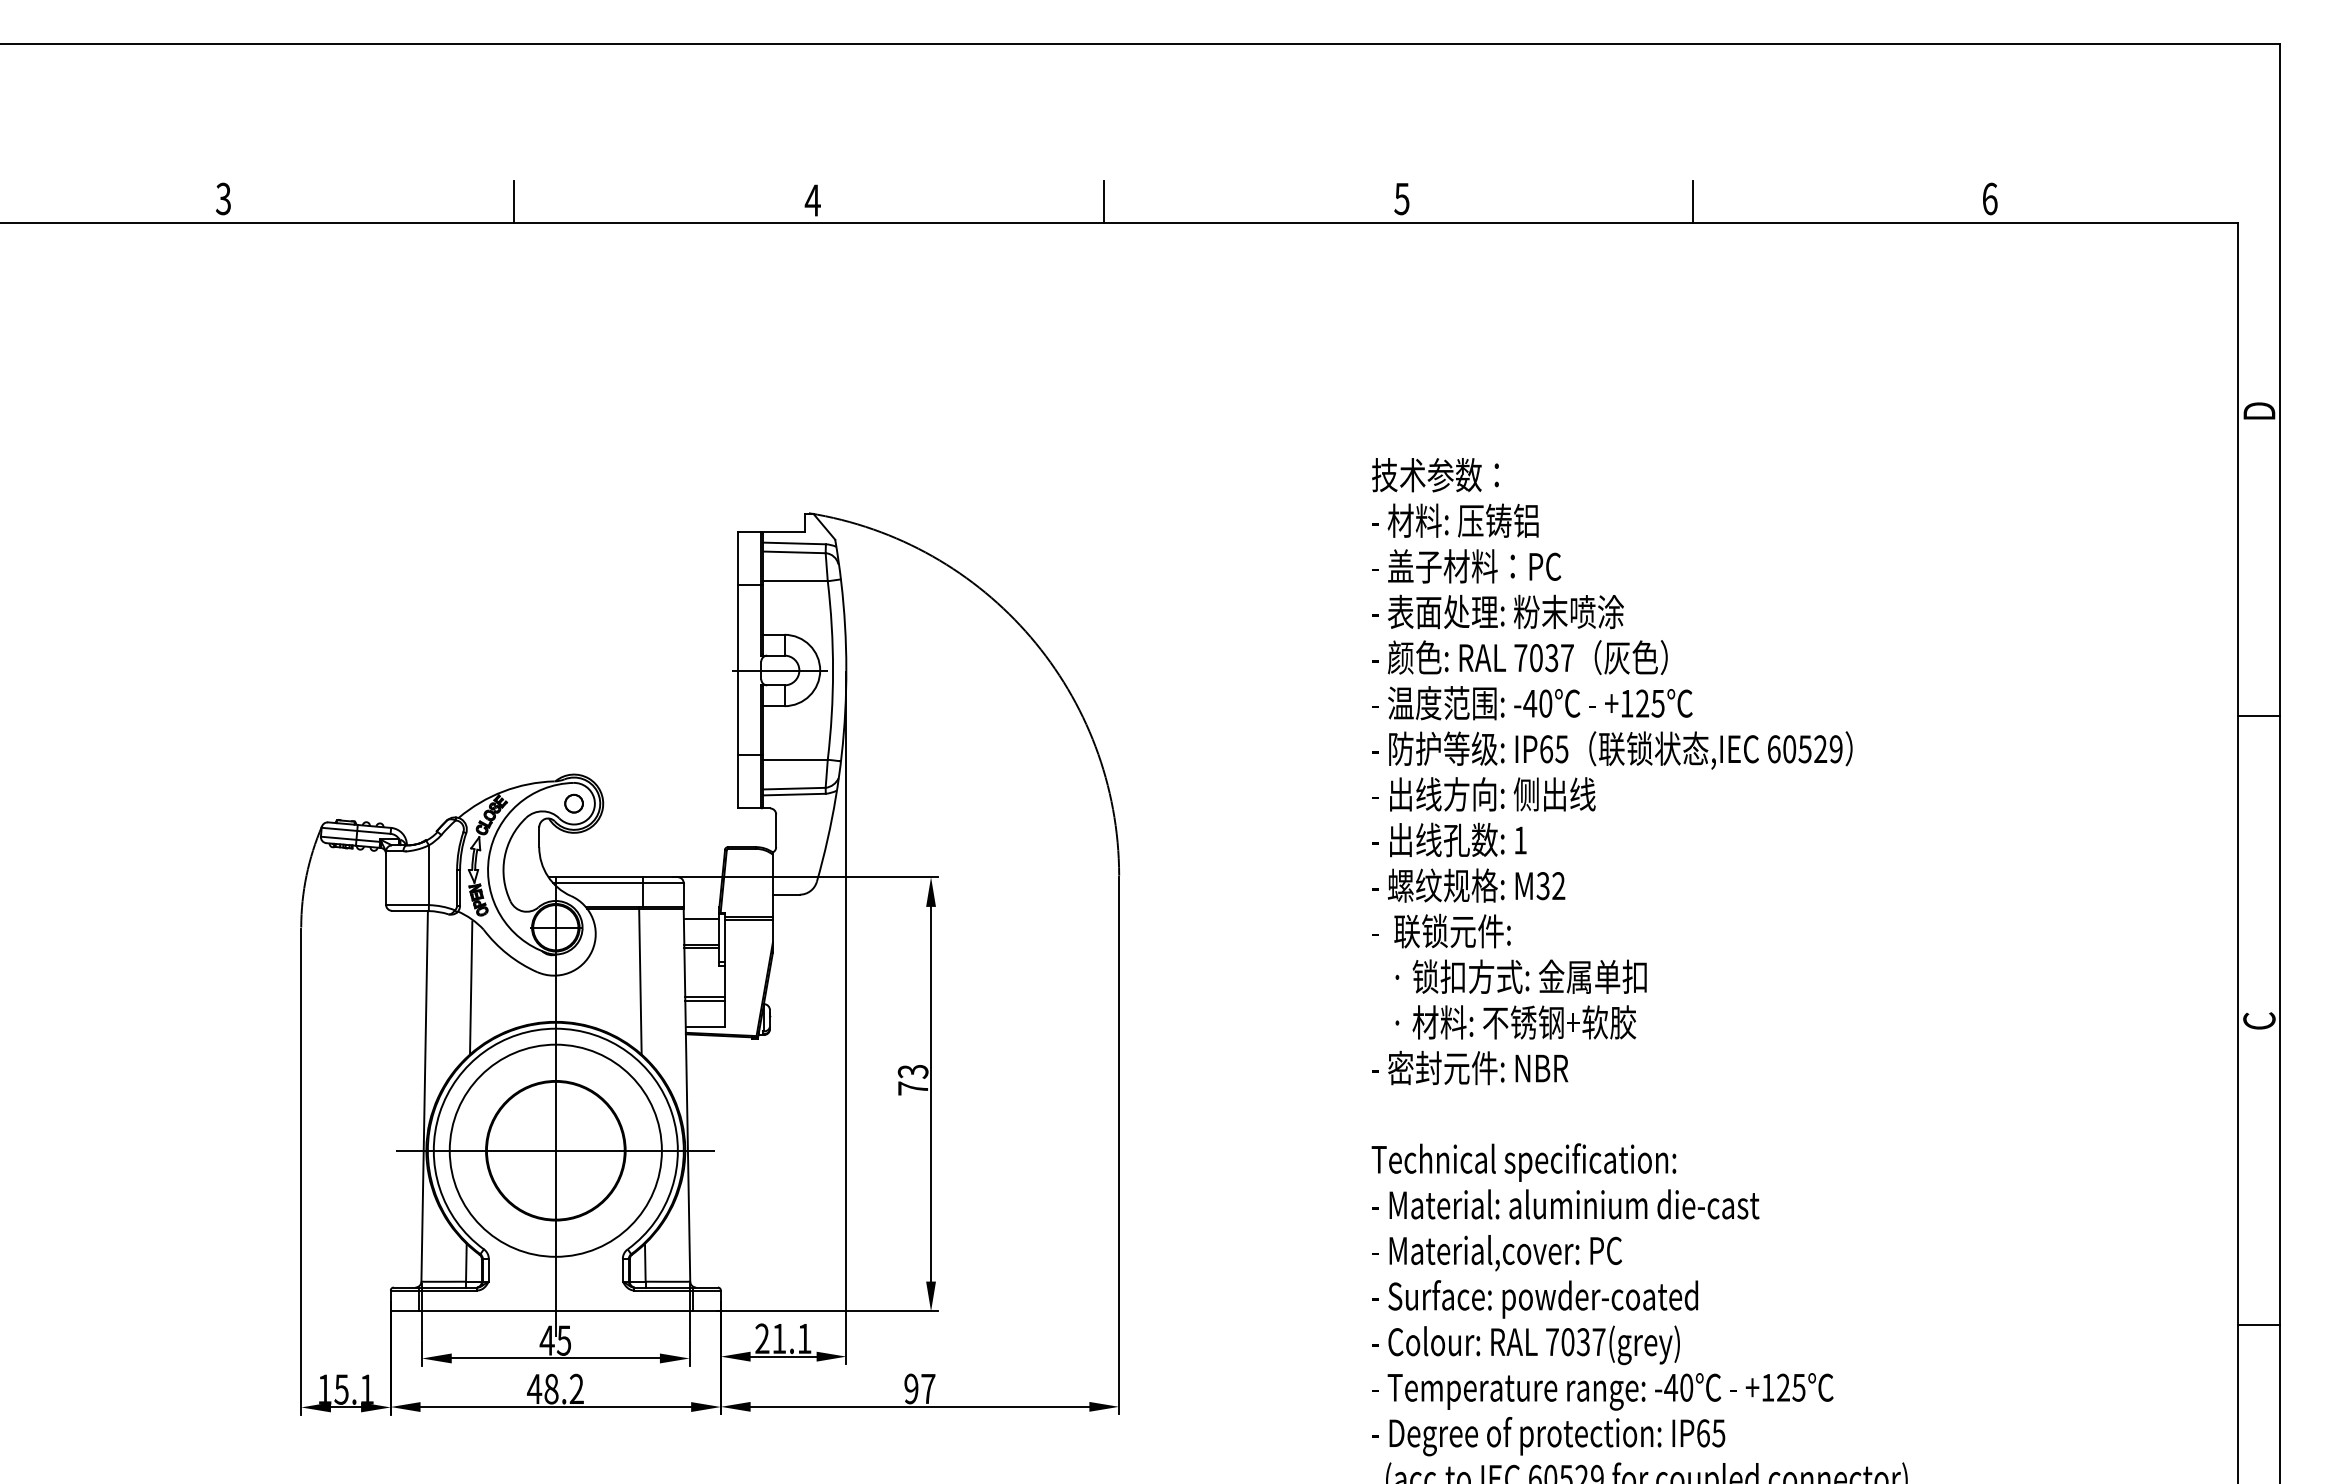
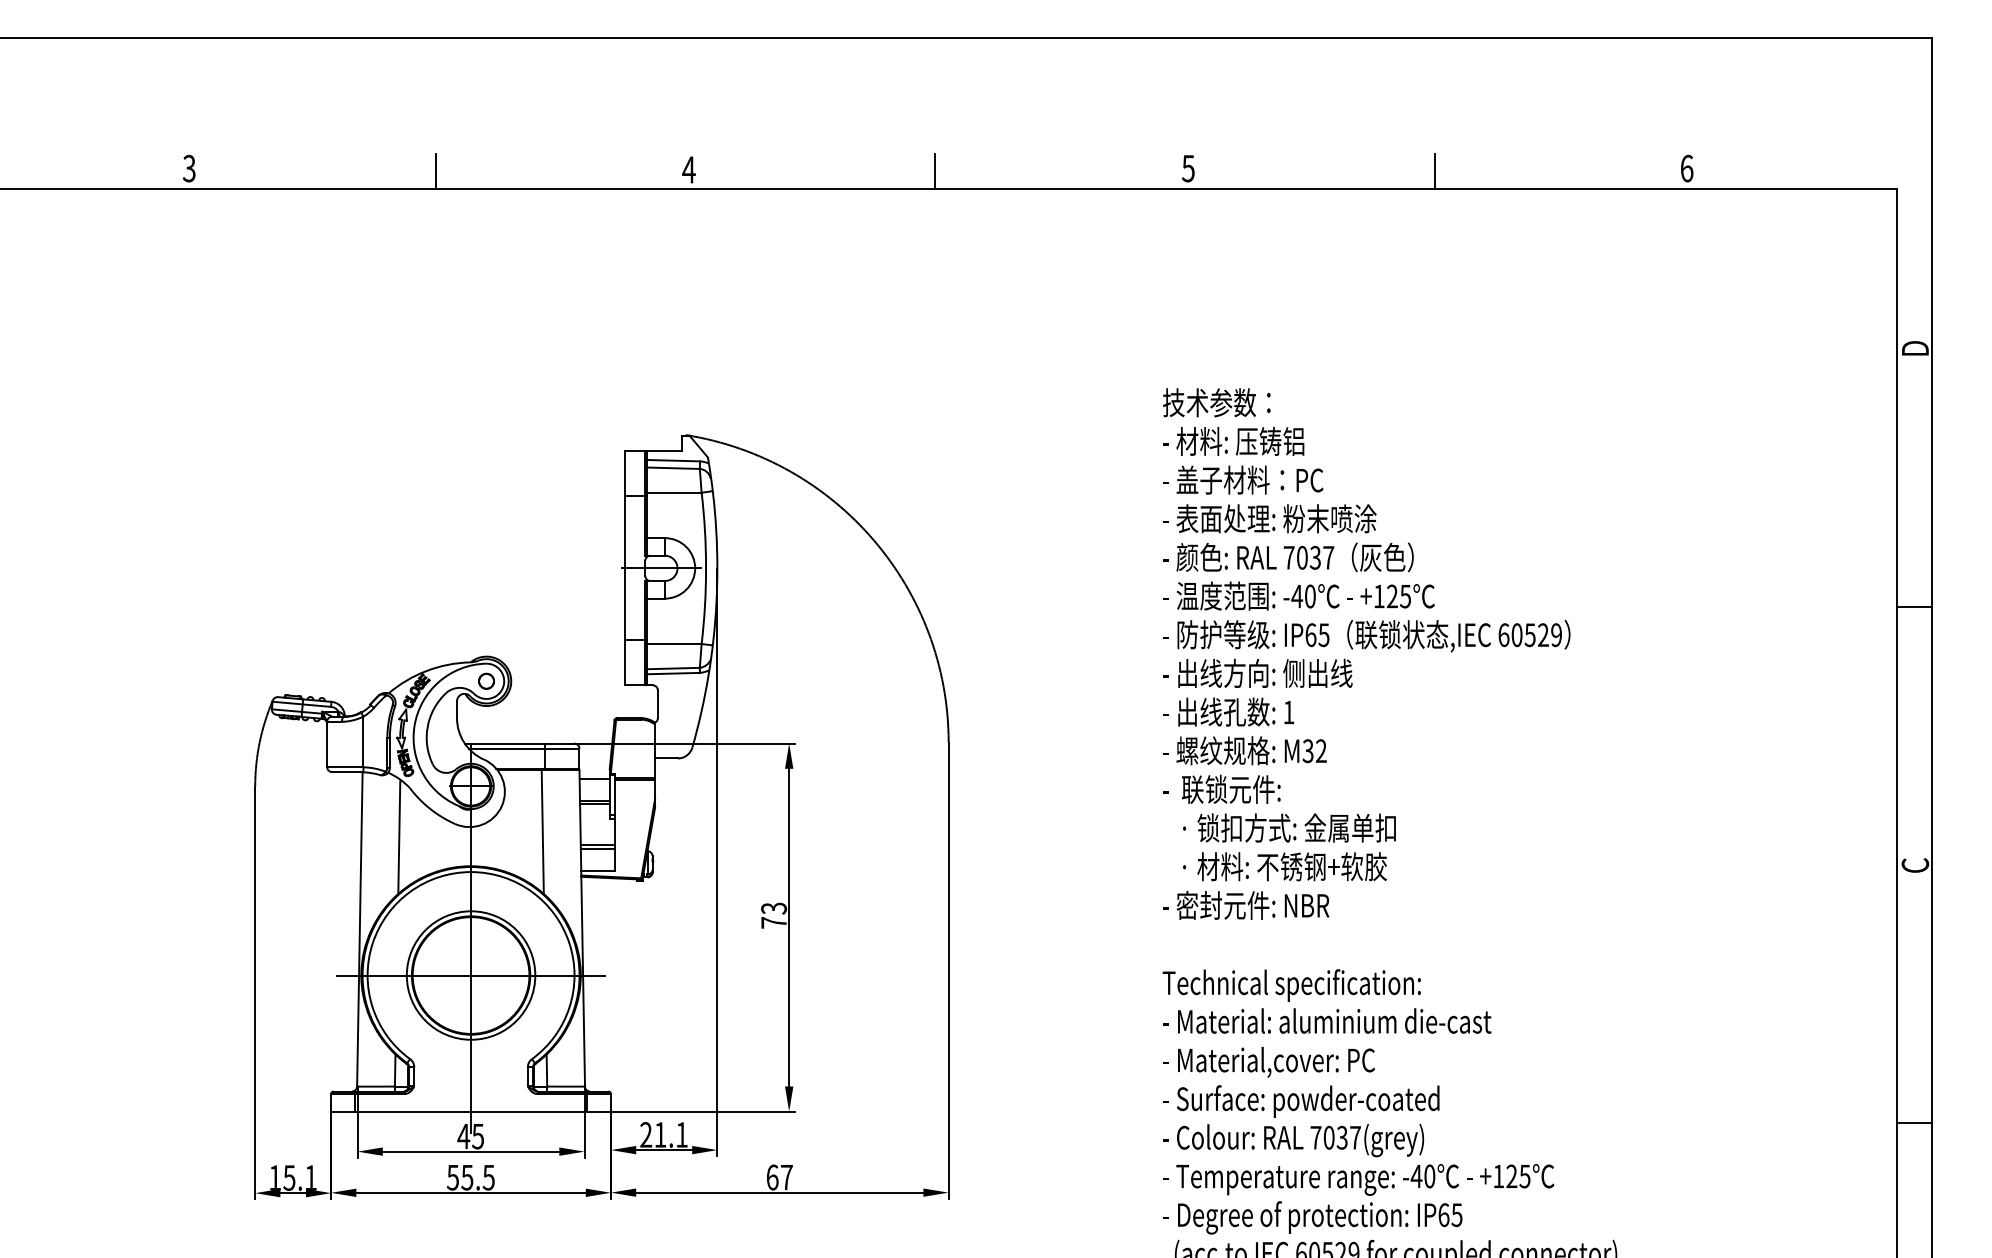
circle: (555, 1150) -> (470, 975), size x0.71
text: (554, 1388) -> (469, 1177), 48.2 -> 55.5
text: (911, 1388) -> (772, 1177), 97 -> 67

